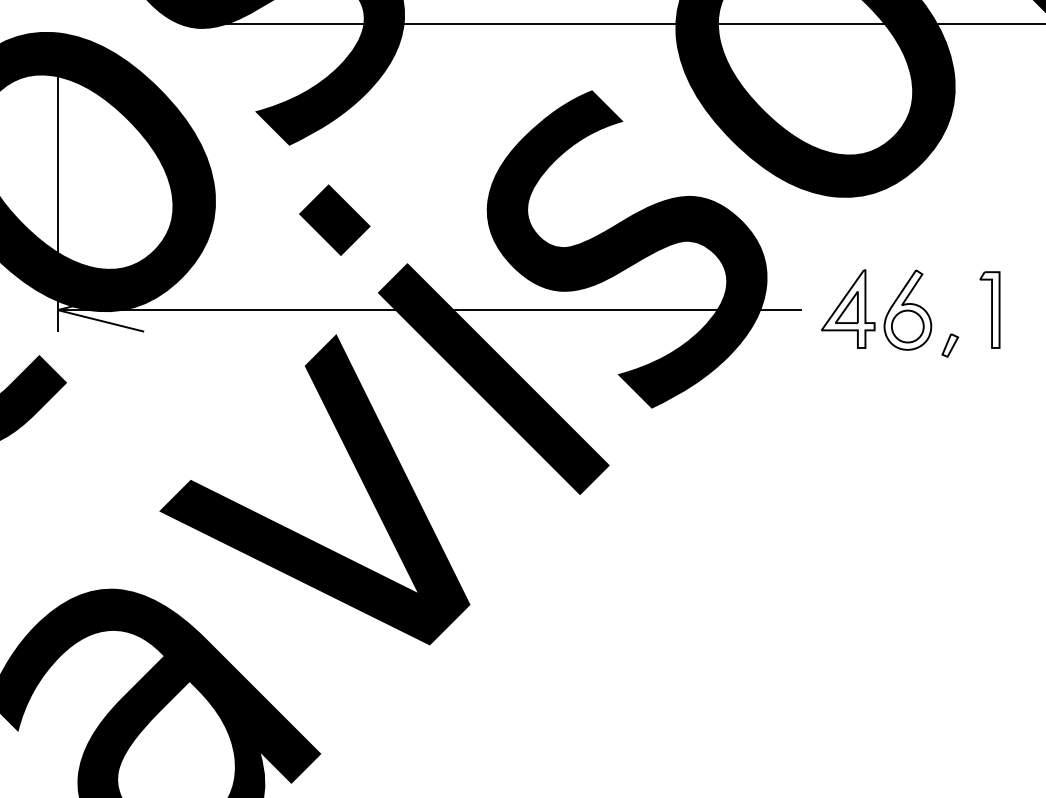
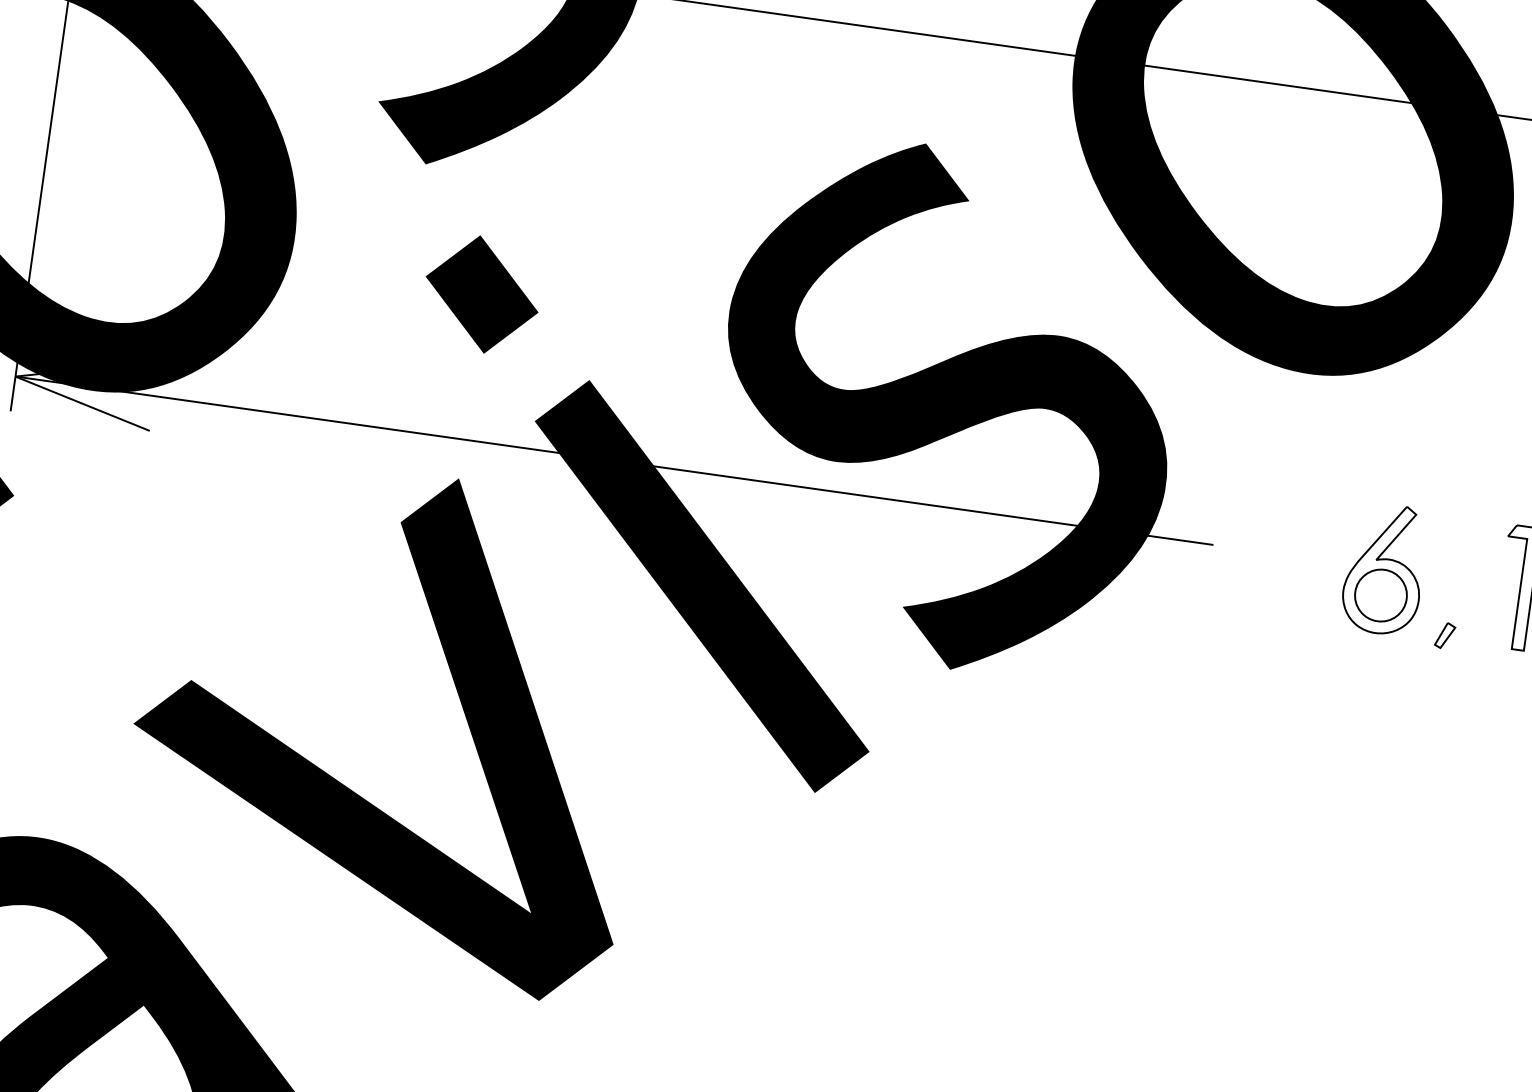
part: (848, 308) -> (1289, 553), removed
part: (950, 345) -> (1445, 635), size x0.7

